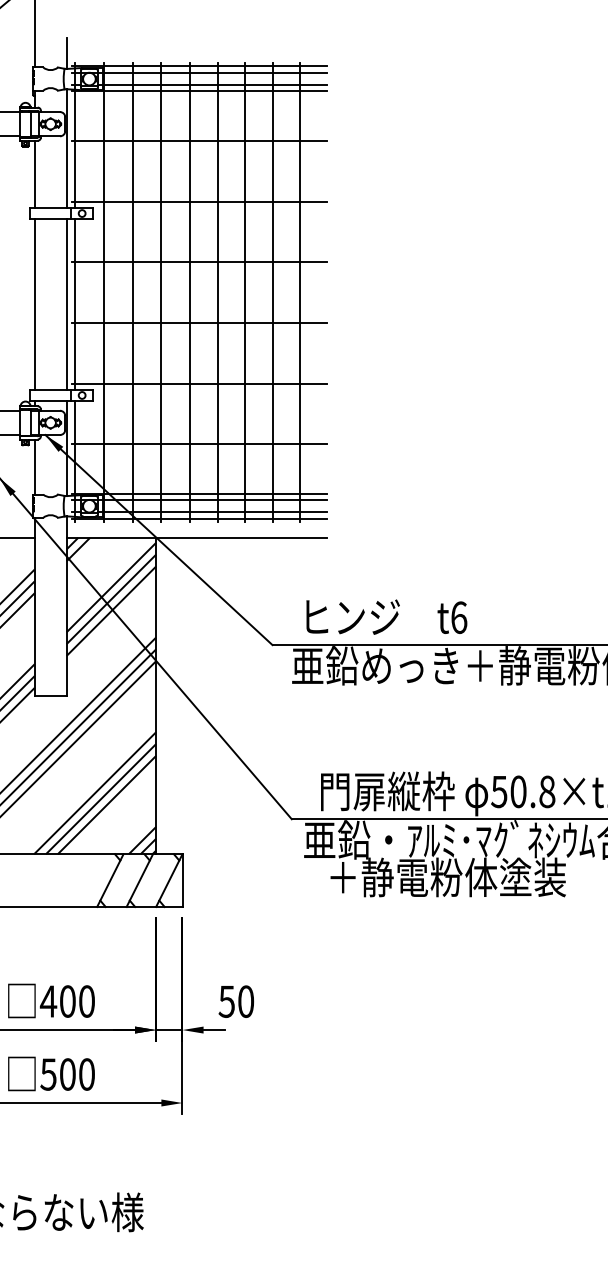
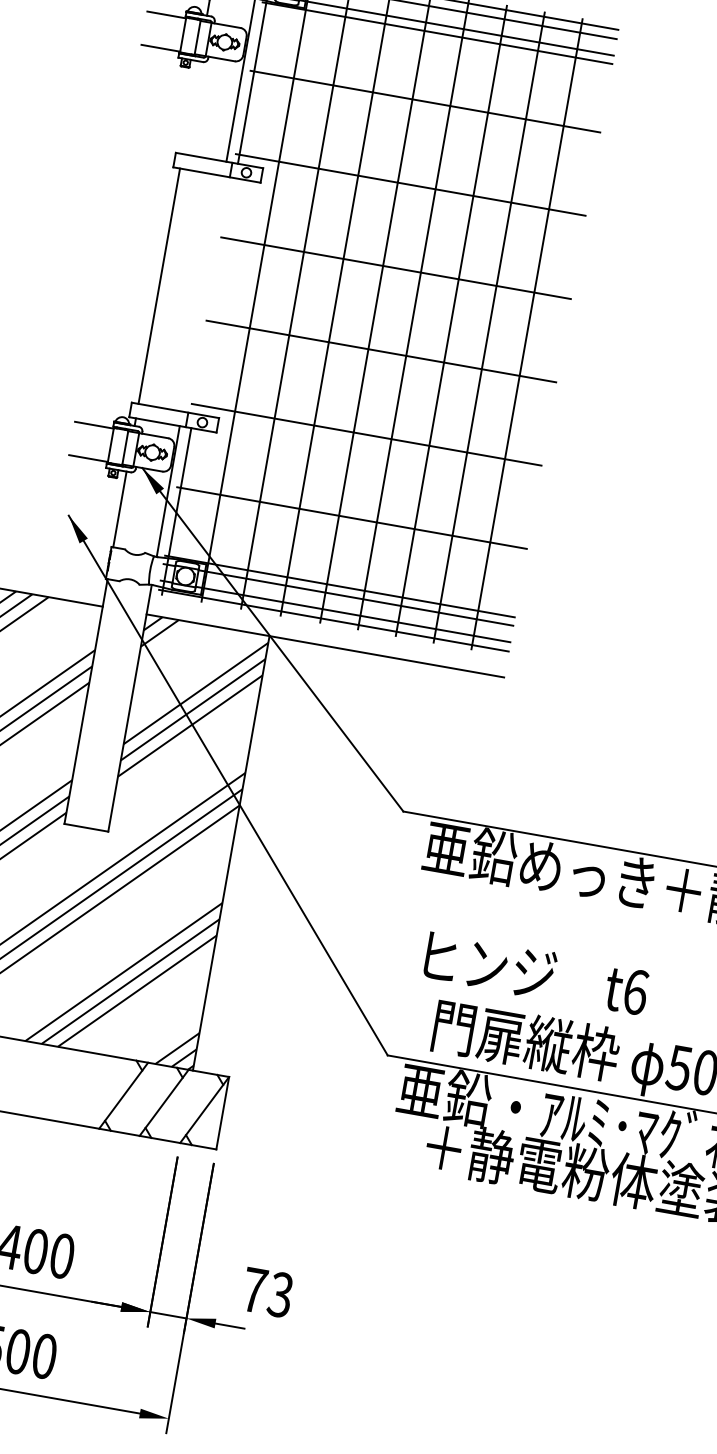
line: (34, 174) -> (190, 107), removed
line: (66, 304) -> (202, 293), removed
line: (75, 304) -> (215, 296), removed
text: (386, 616) -> (536, 972), moved
text: (236, 1001) -> (267, 1292), 50 -> 73

